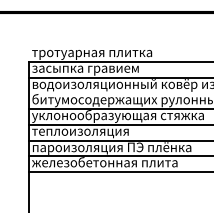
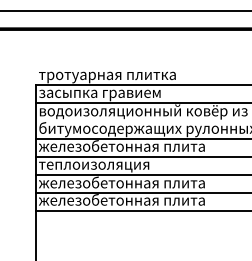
text: (117, 116) -> (136, 147), уклонообразующая стяжка -> железобетонная плита
text: (111, 147) -> (129, 183), пароизоляция ПЭ плёнка -> железобетонная плита

